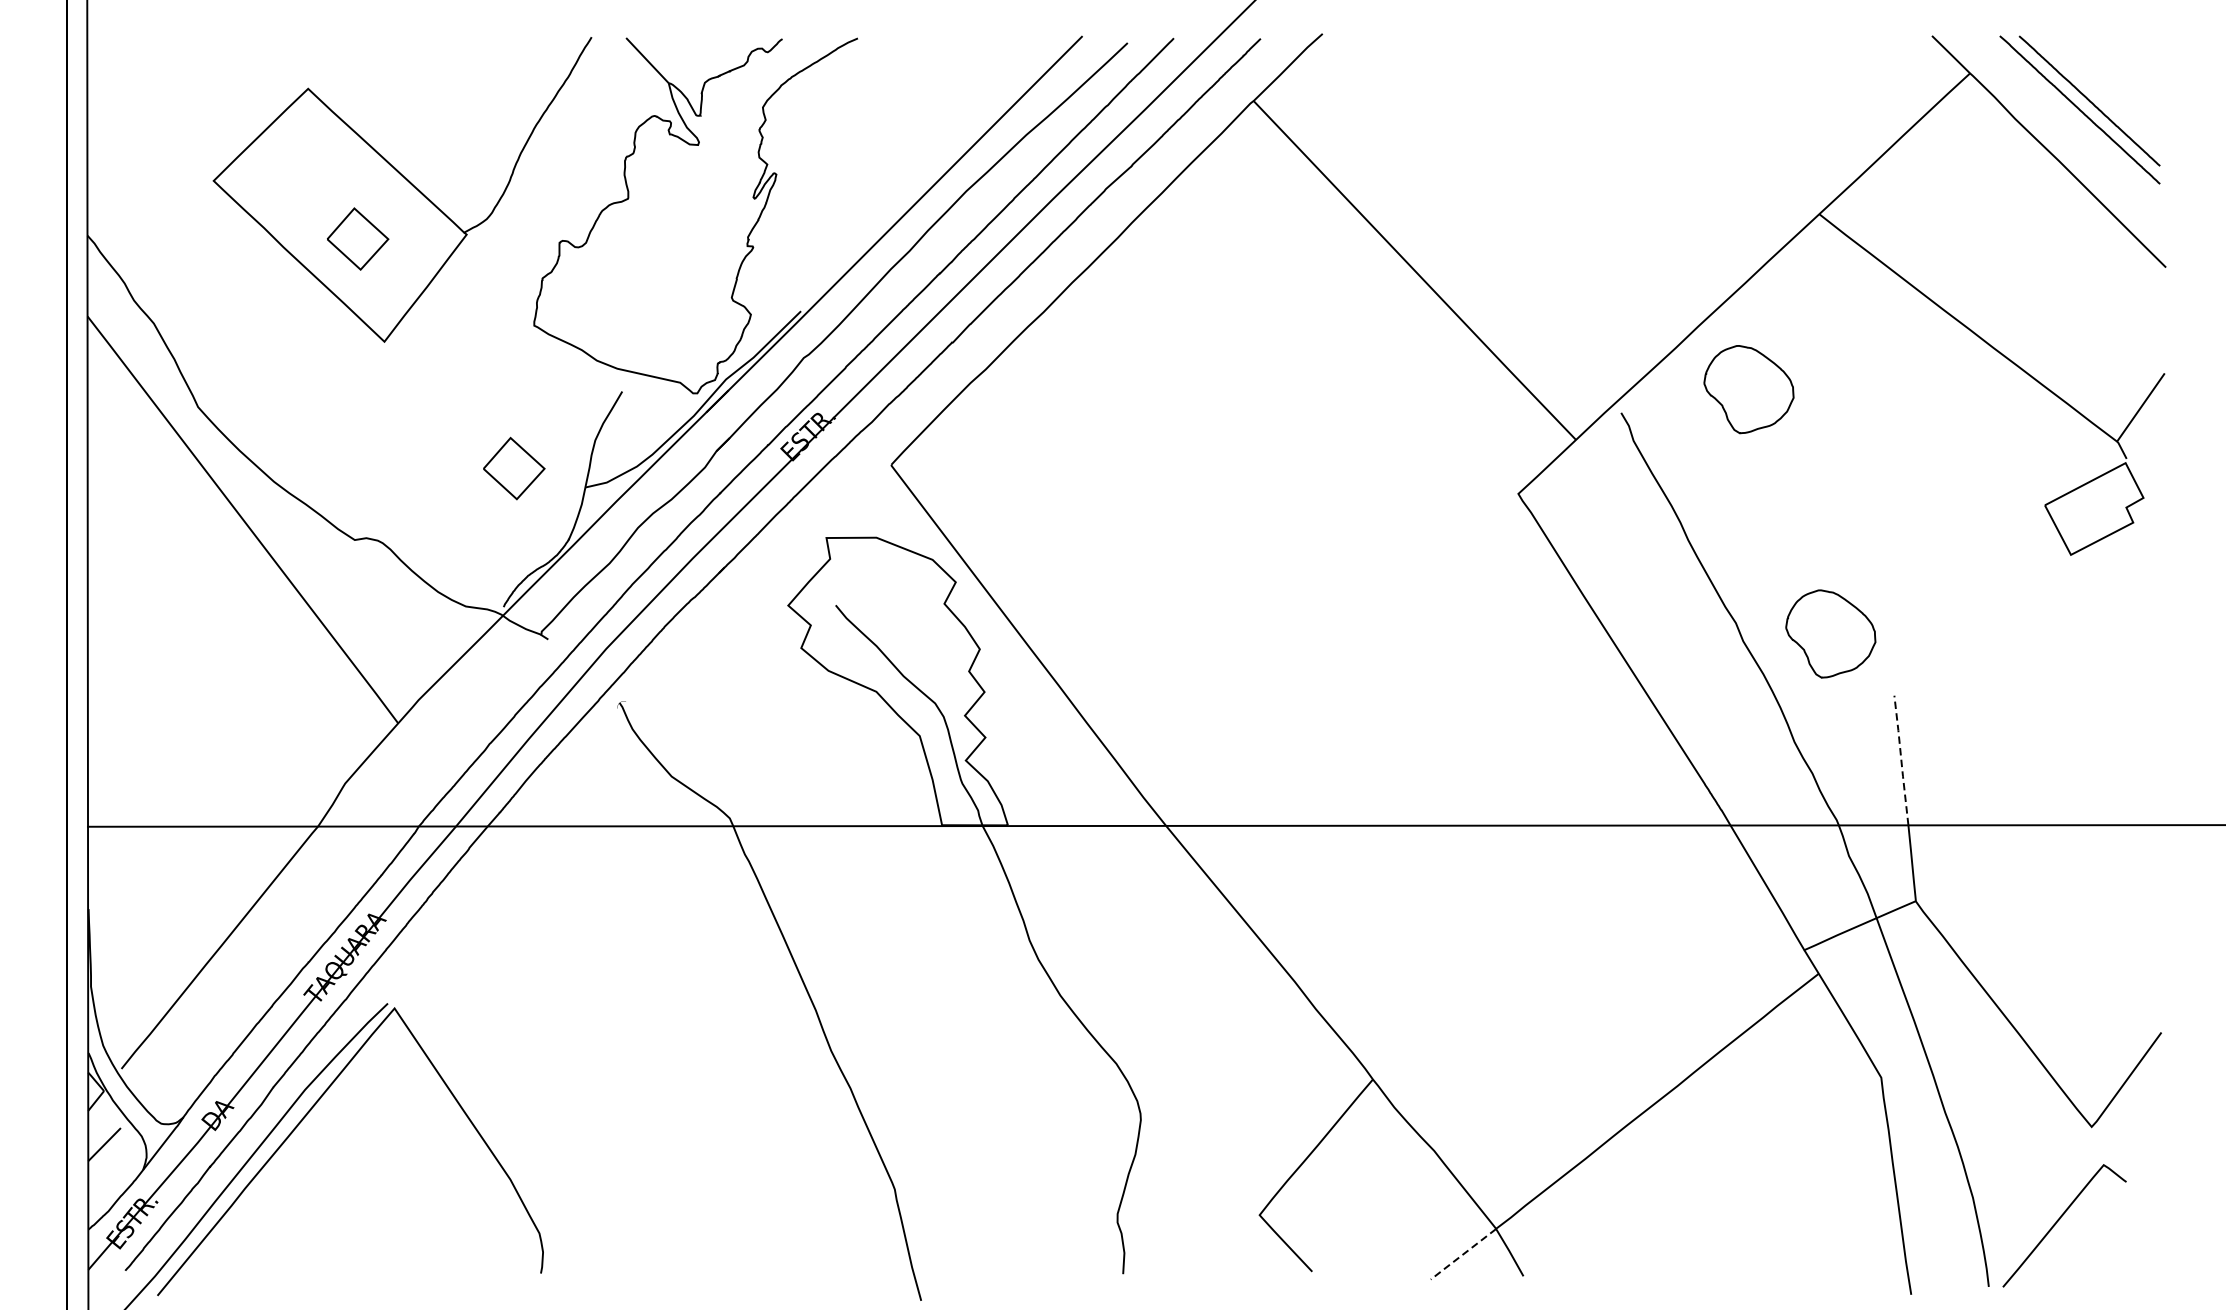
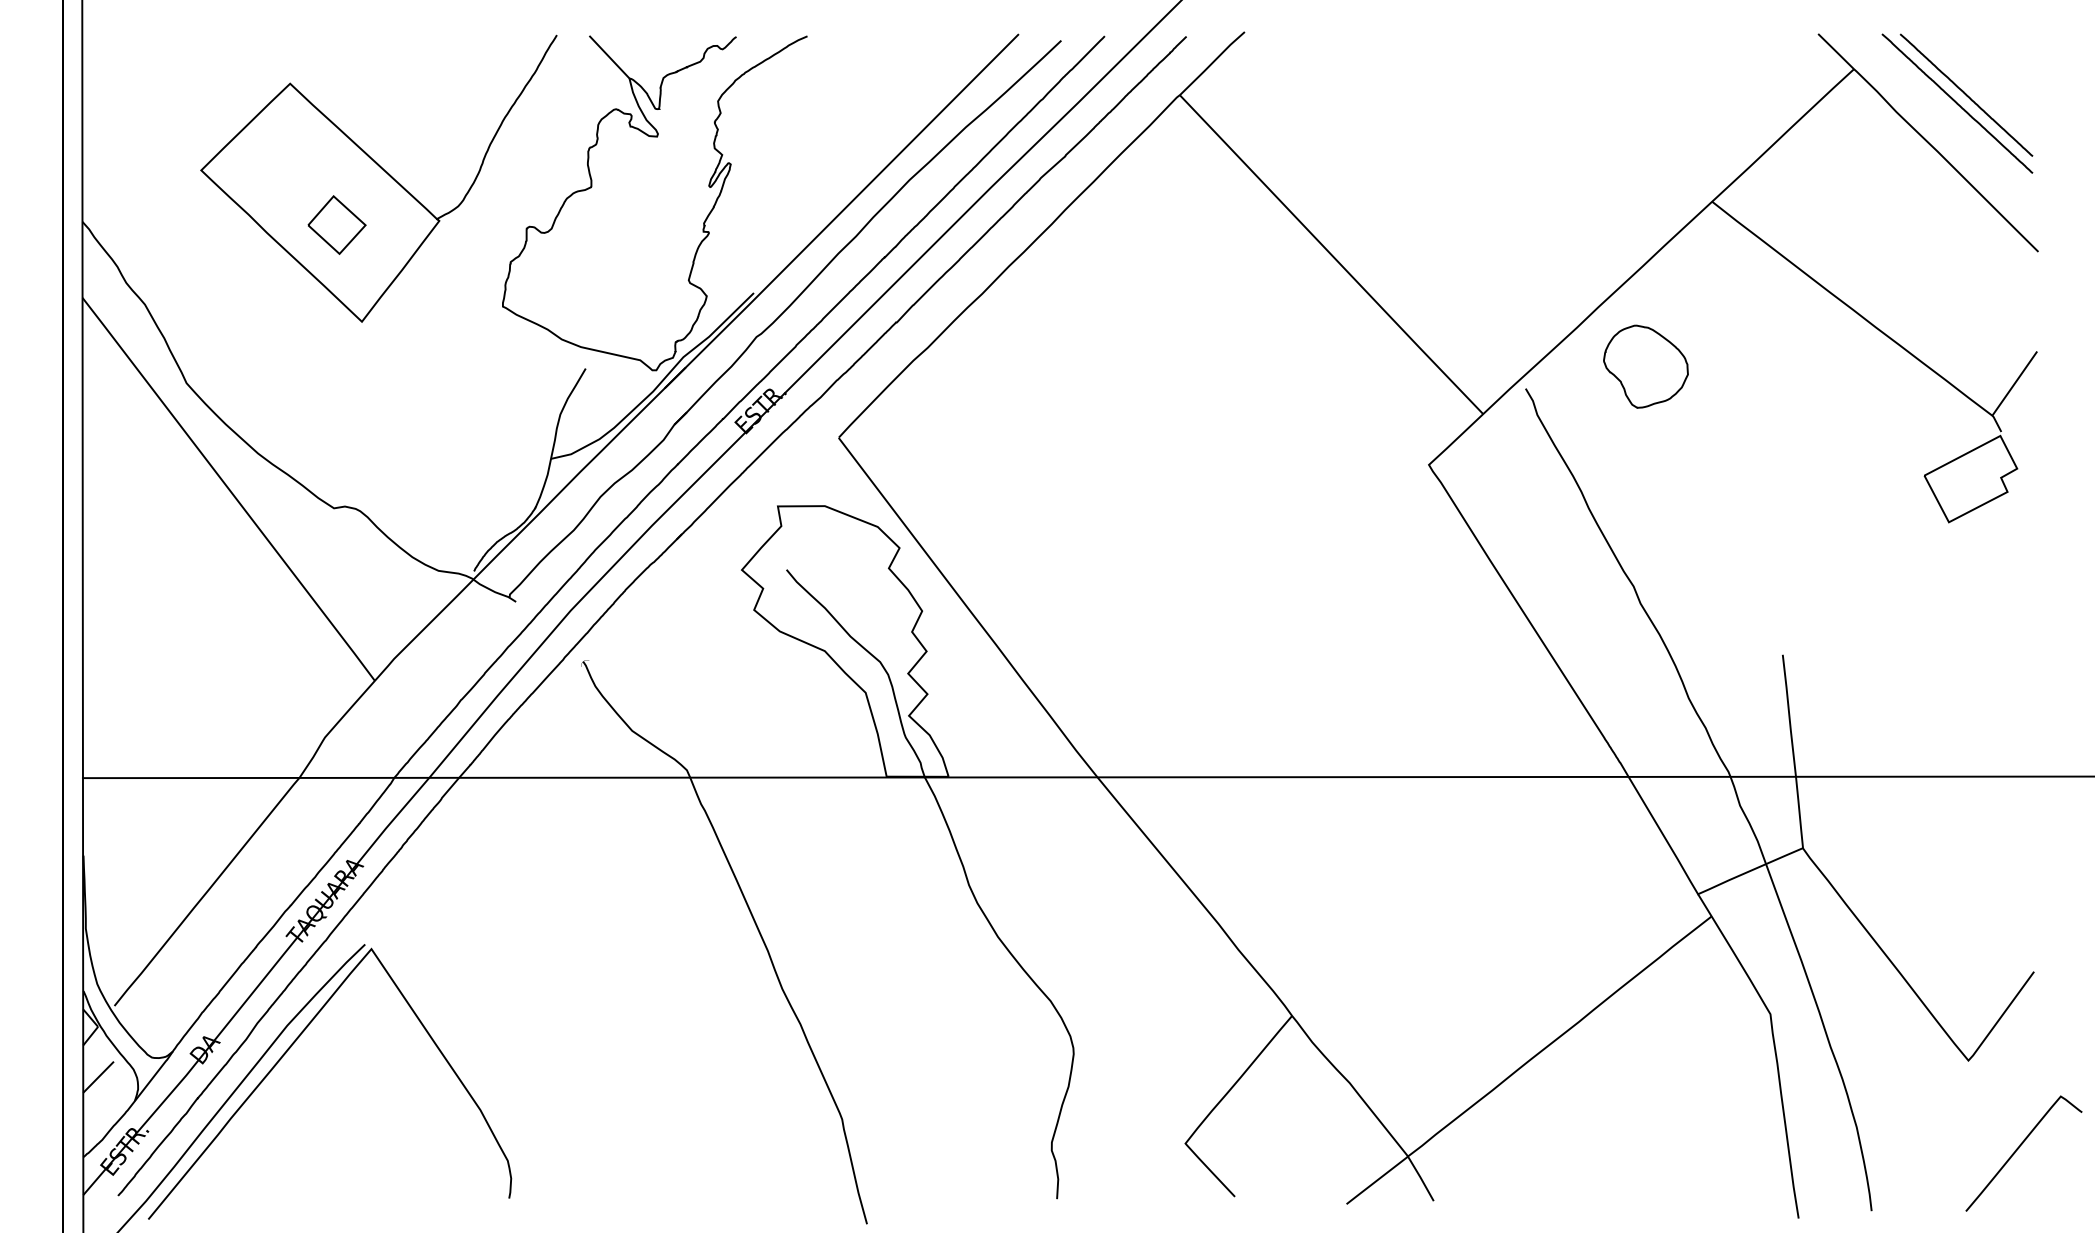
part: (513, 467) -> (483, 440), removed
part: (1830, 633) -> (1722, 596), removed
line: (1901, 760) -> (1789, 715), dashed -> solid
curve: (2059, 1220) -> (2019, 1148), moved
line: (1462, 1255) -> (1376, 1181), dashed -> solid

